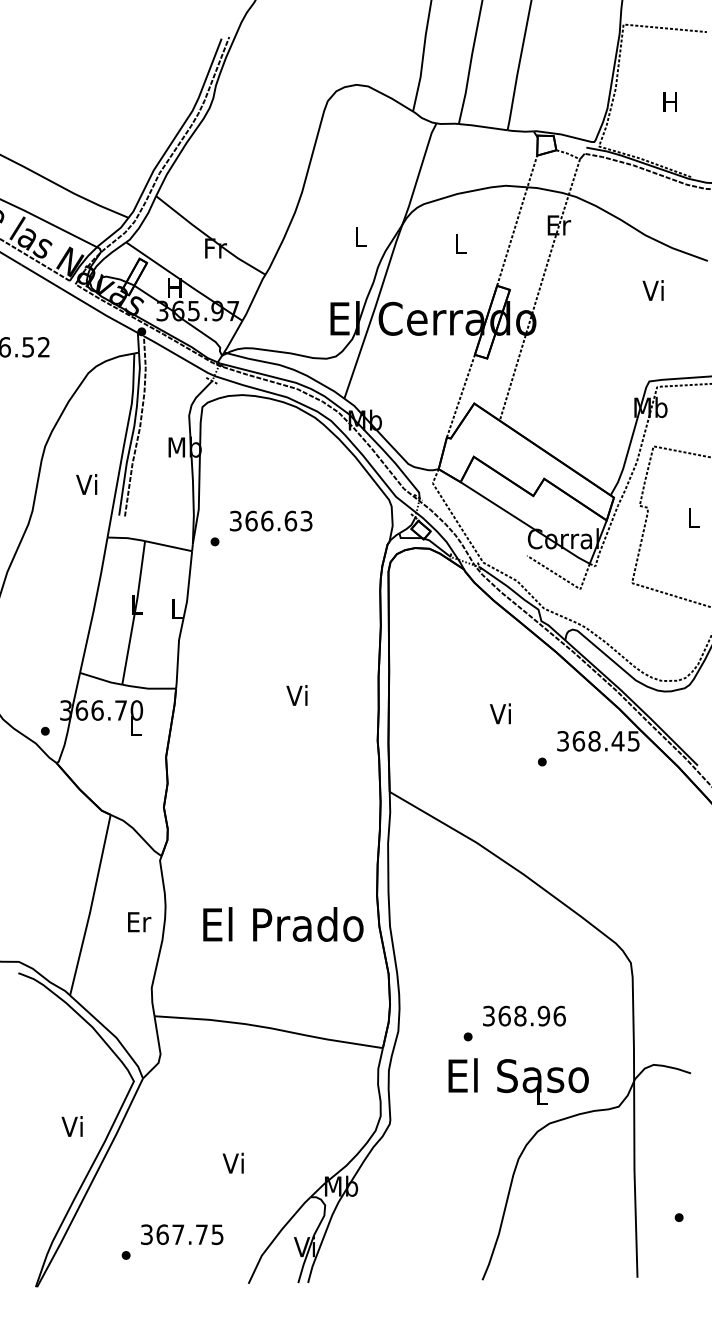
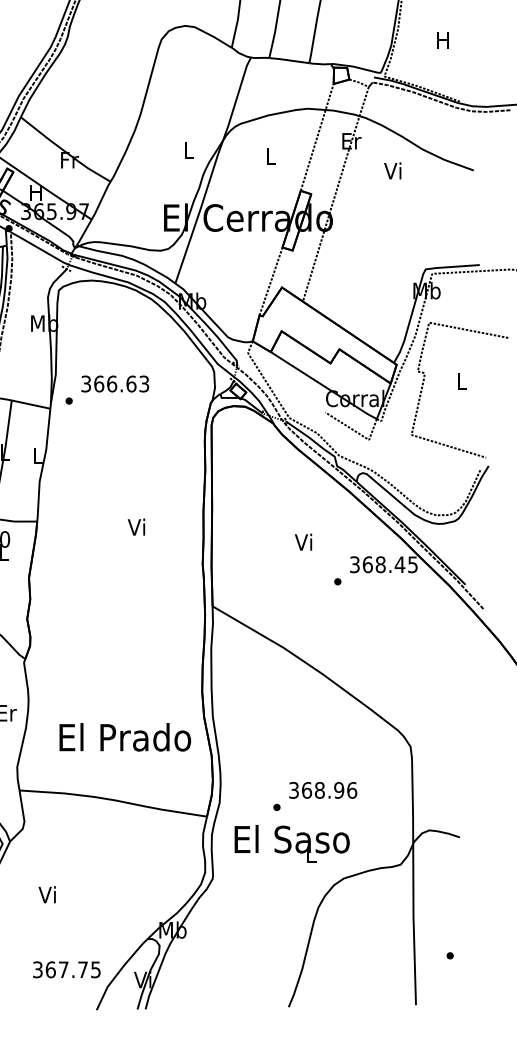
text: (652, 290) -> (392, 170), moved
text: (283, 924) -> (125, 737), moved
text: (518, 1081) -> (292, 844), moved
text: (232, 1162) -> (46, 894), moved
text: (182, 1234) -> (67, 969), moved

